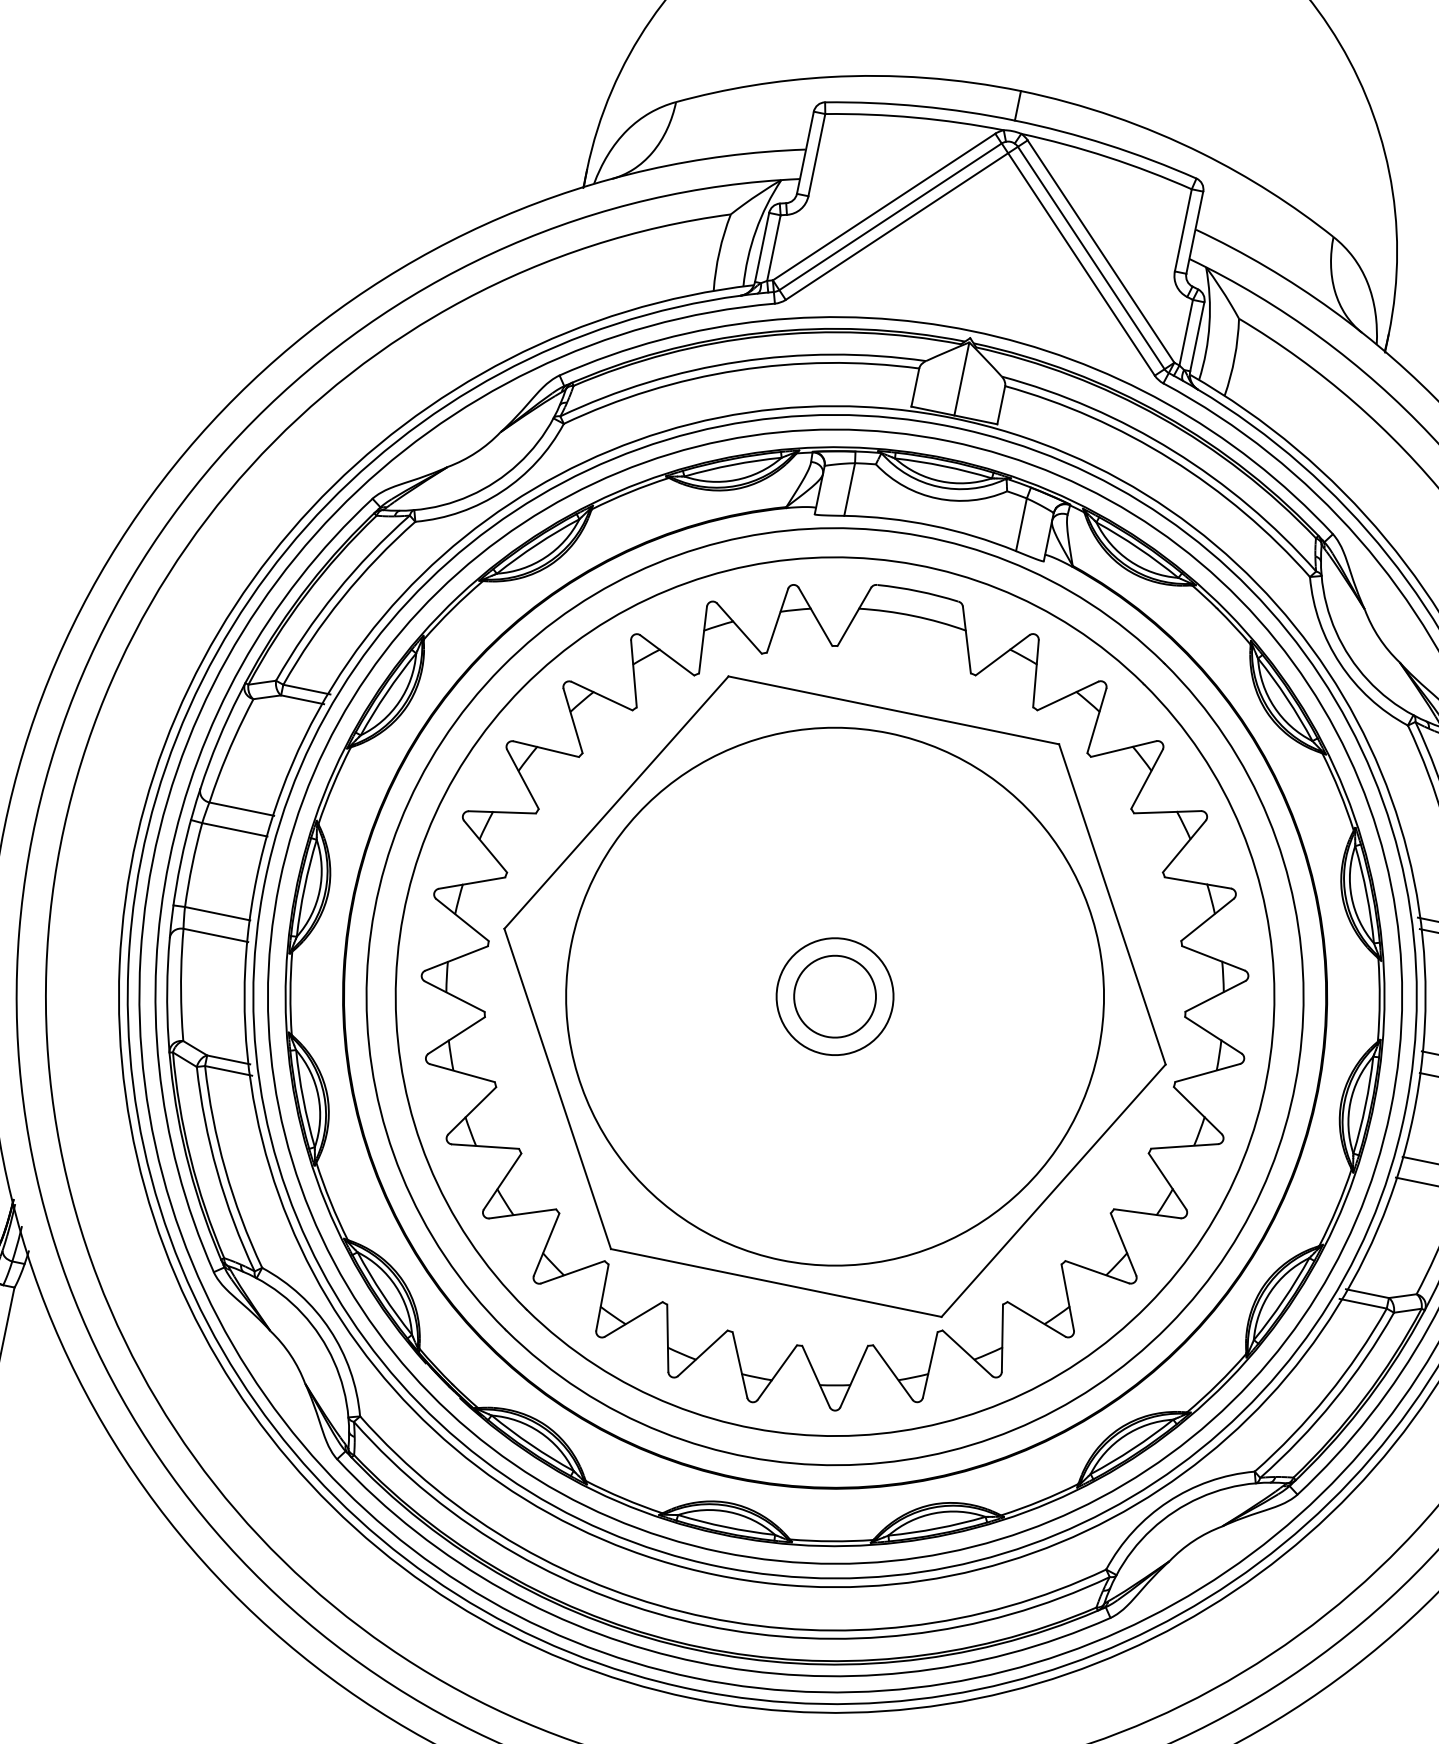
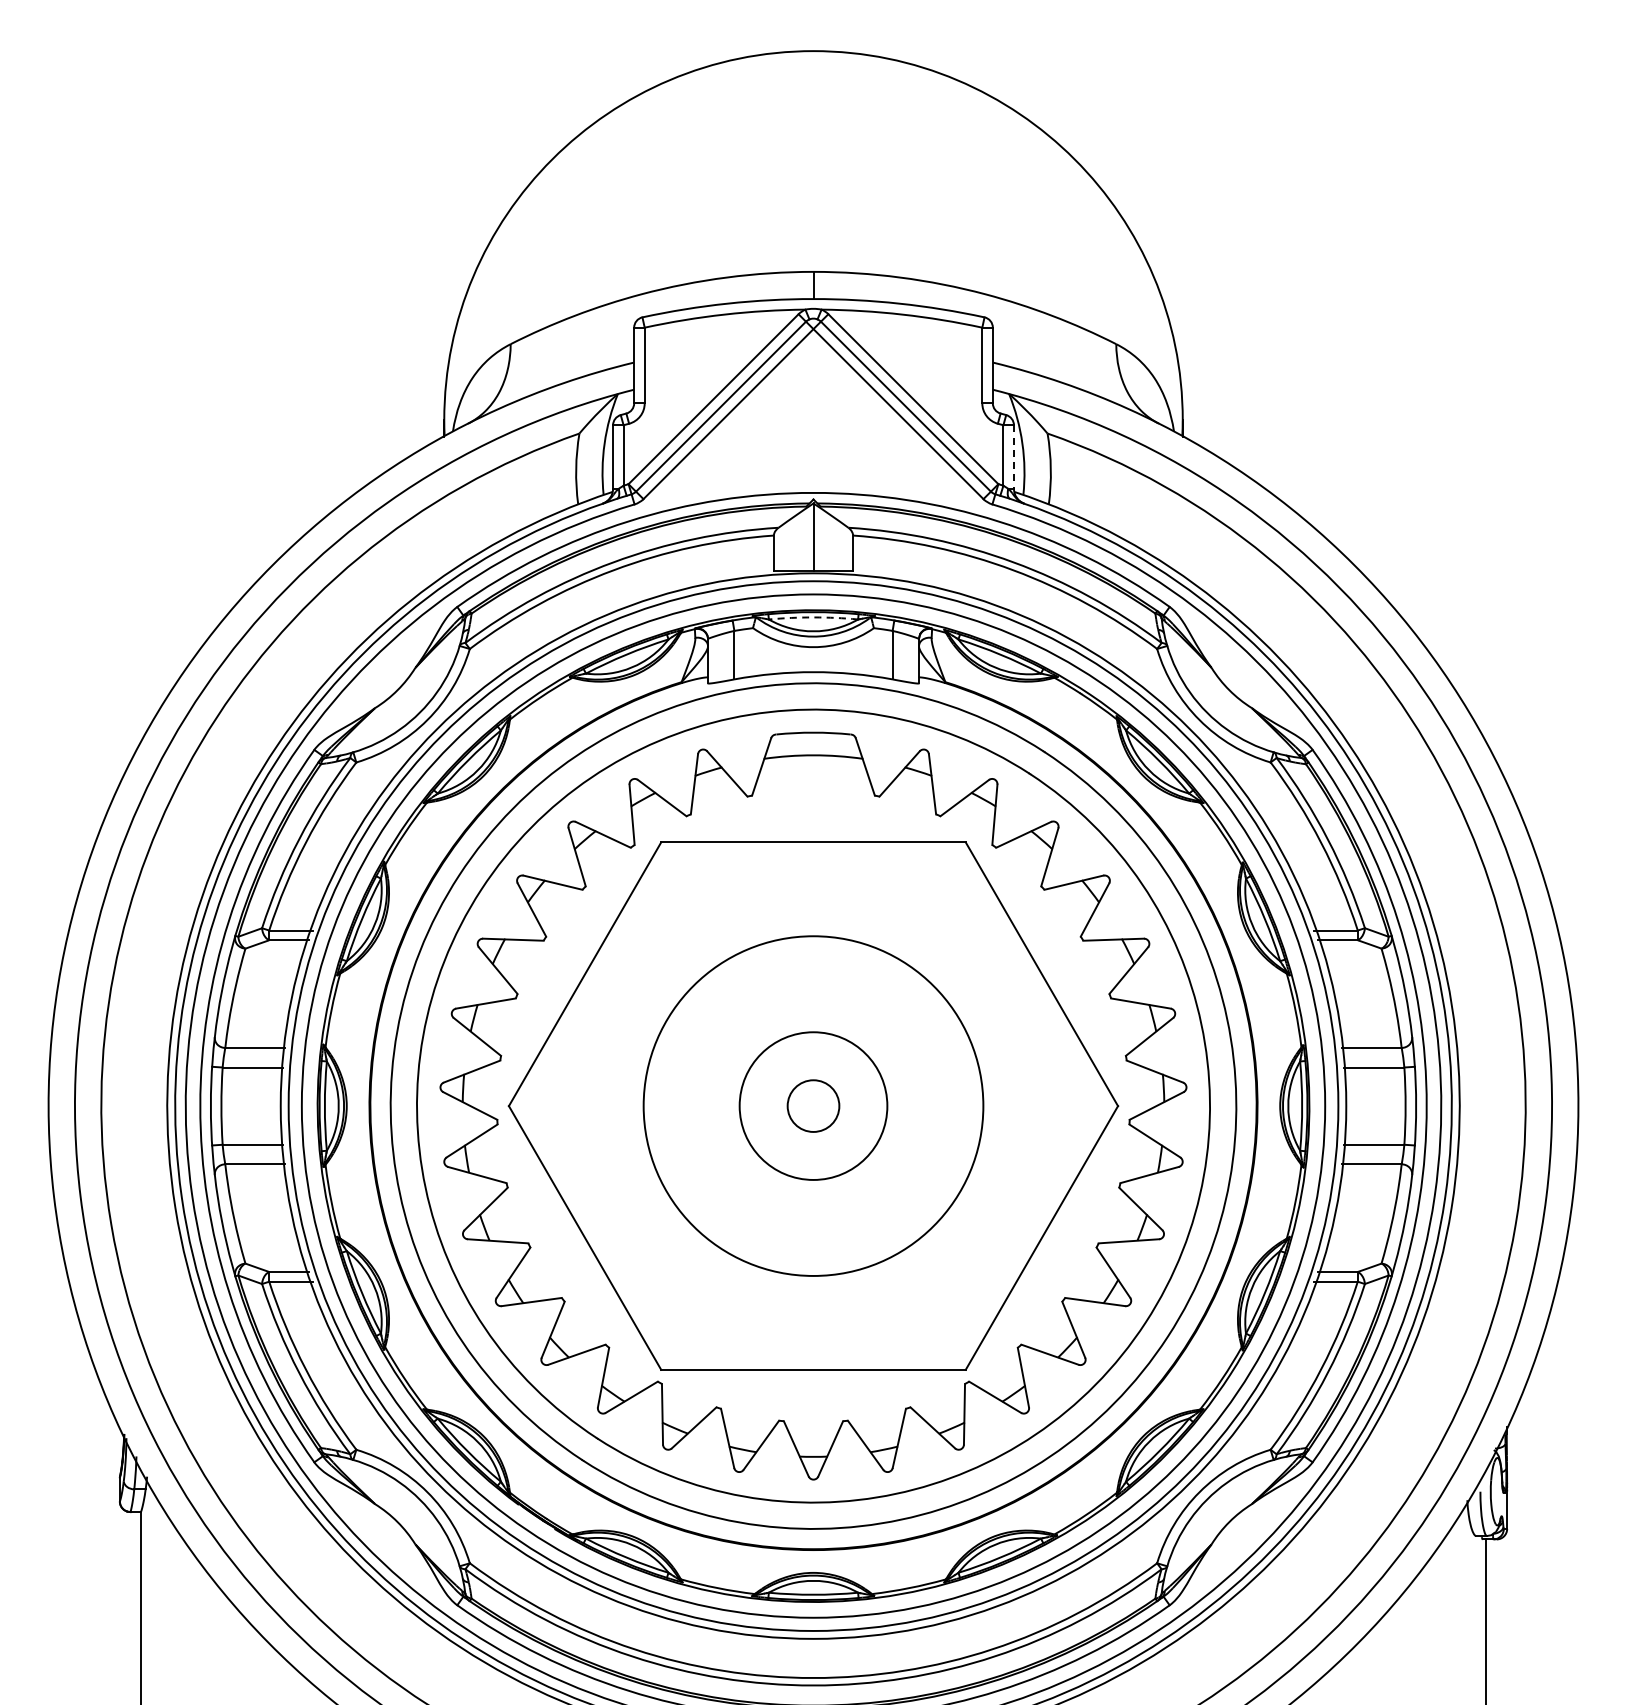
line: (1196, 337) -> (1013, 457), solid -> dashed
arc: (943, 466) -> (813, 617), solid -> dashed
circle: (835, 996) -> (813, 1105), size x0.7
circle: (835, 996) -> (813, 1105), size x1.4
circle: (834, 997) -> (813, 1106), size x0.7

